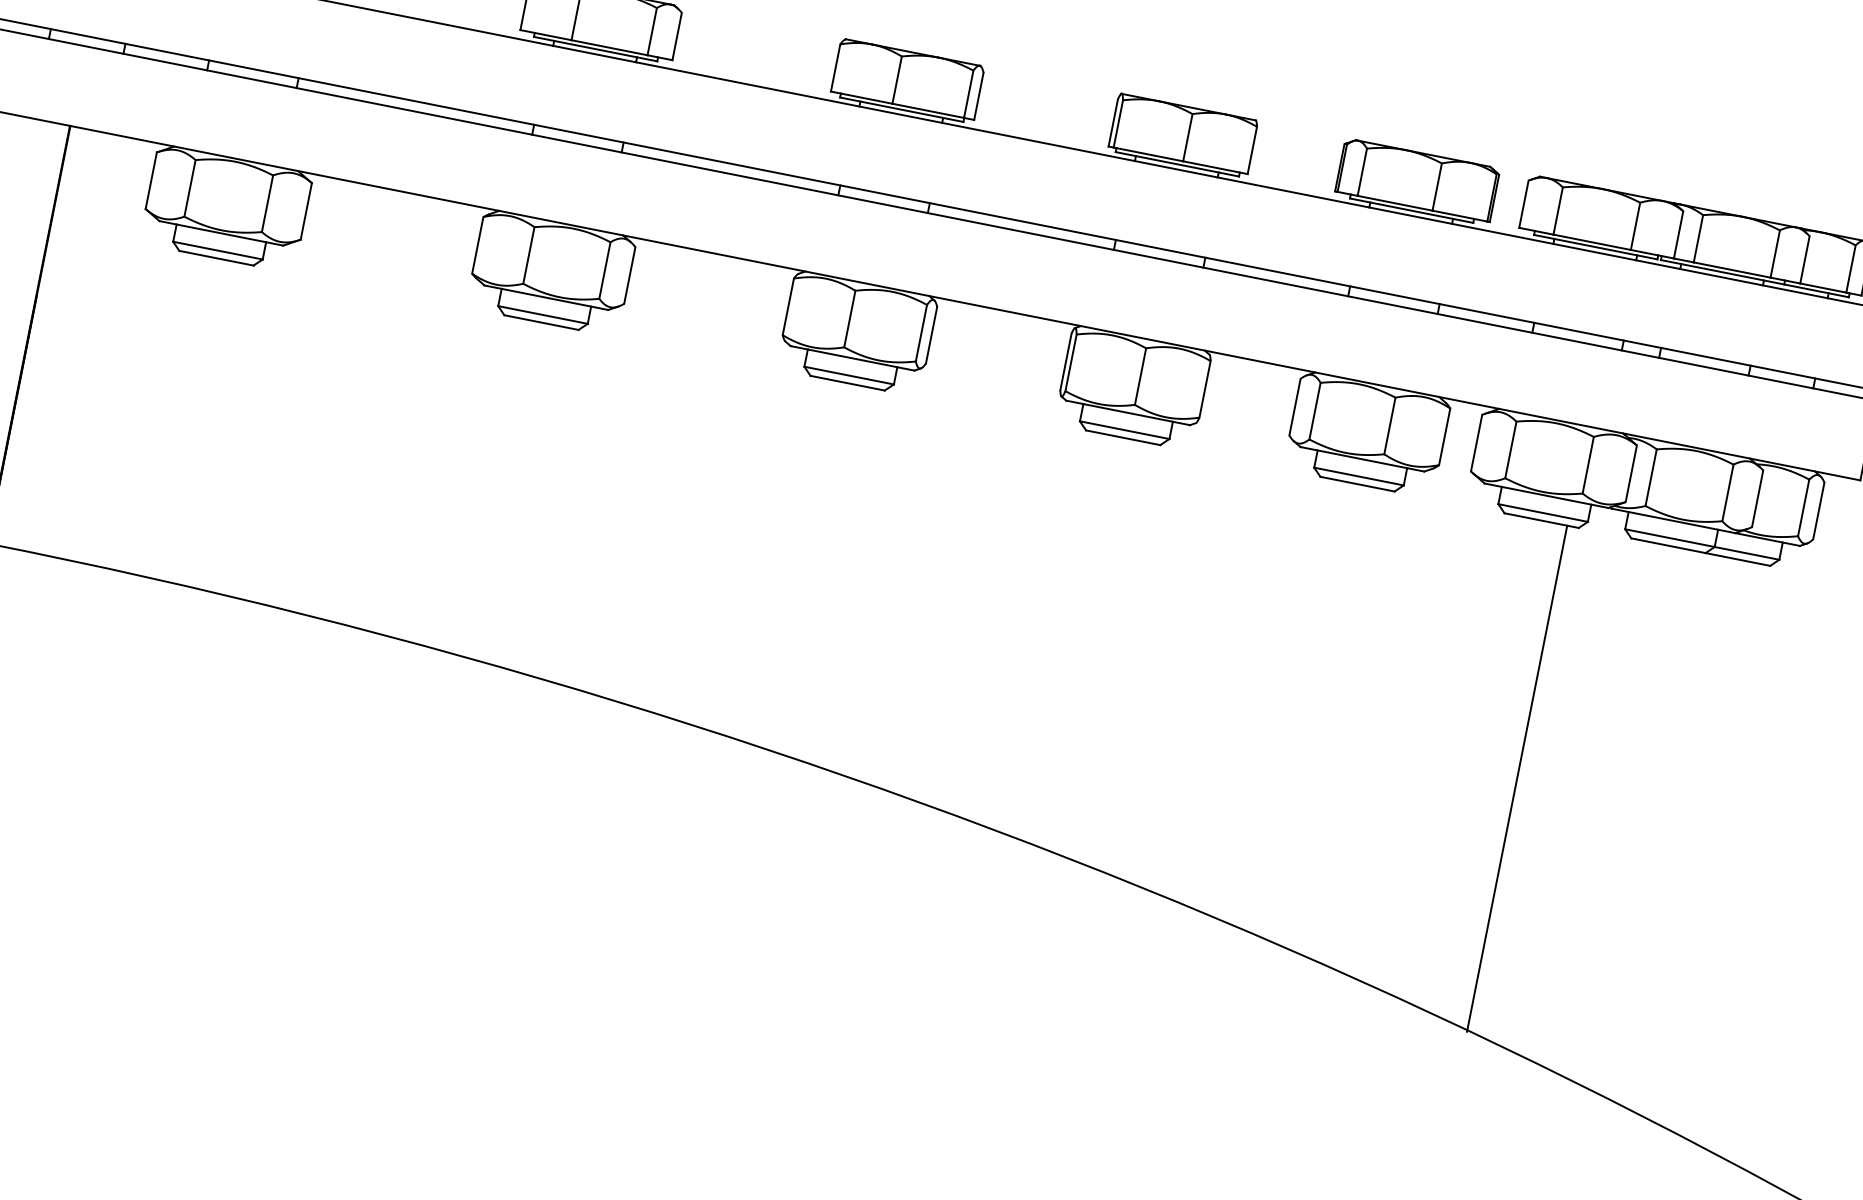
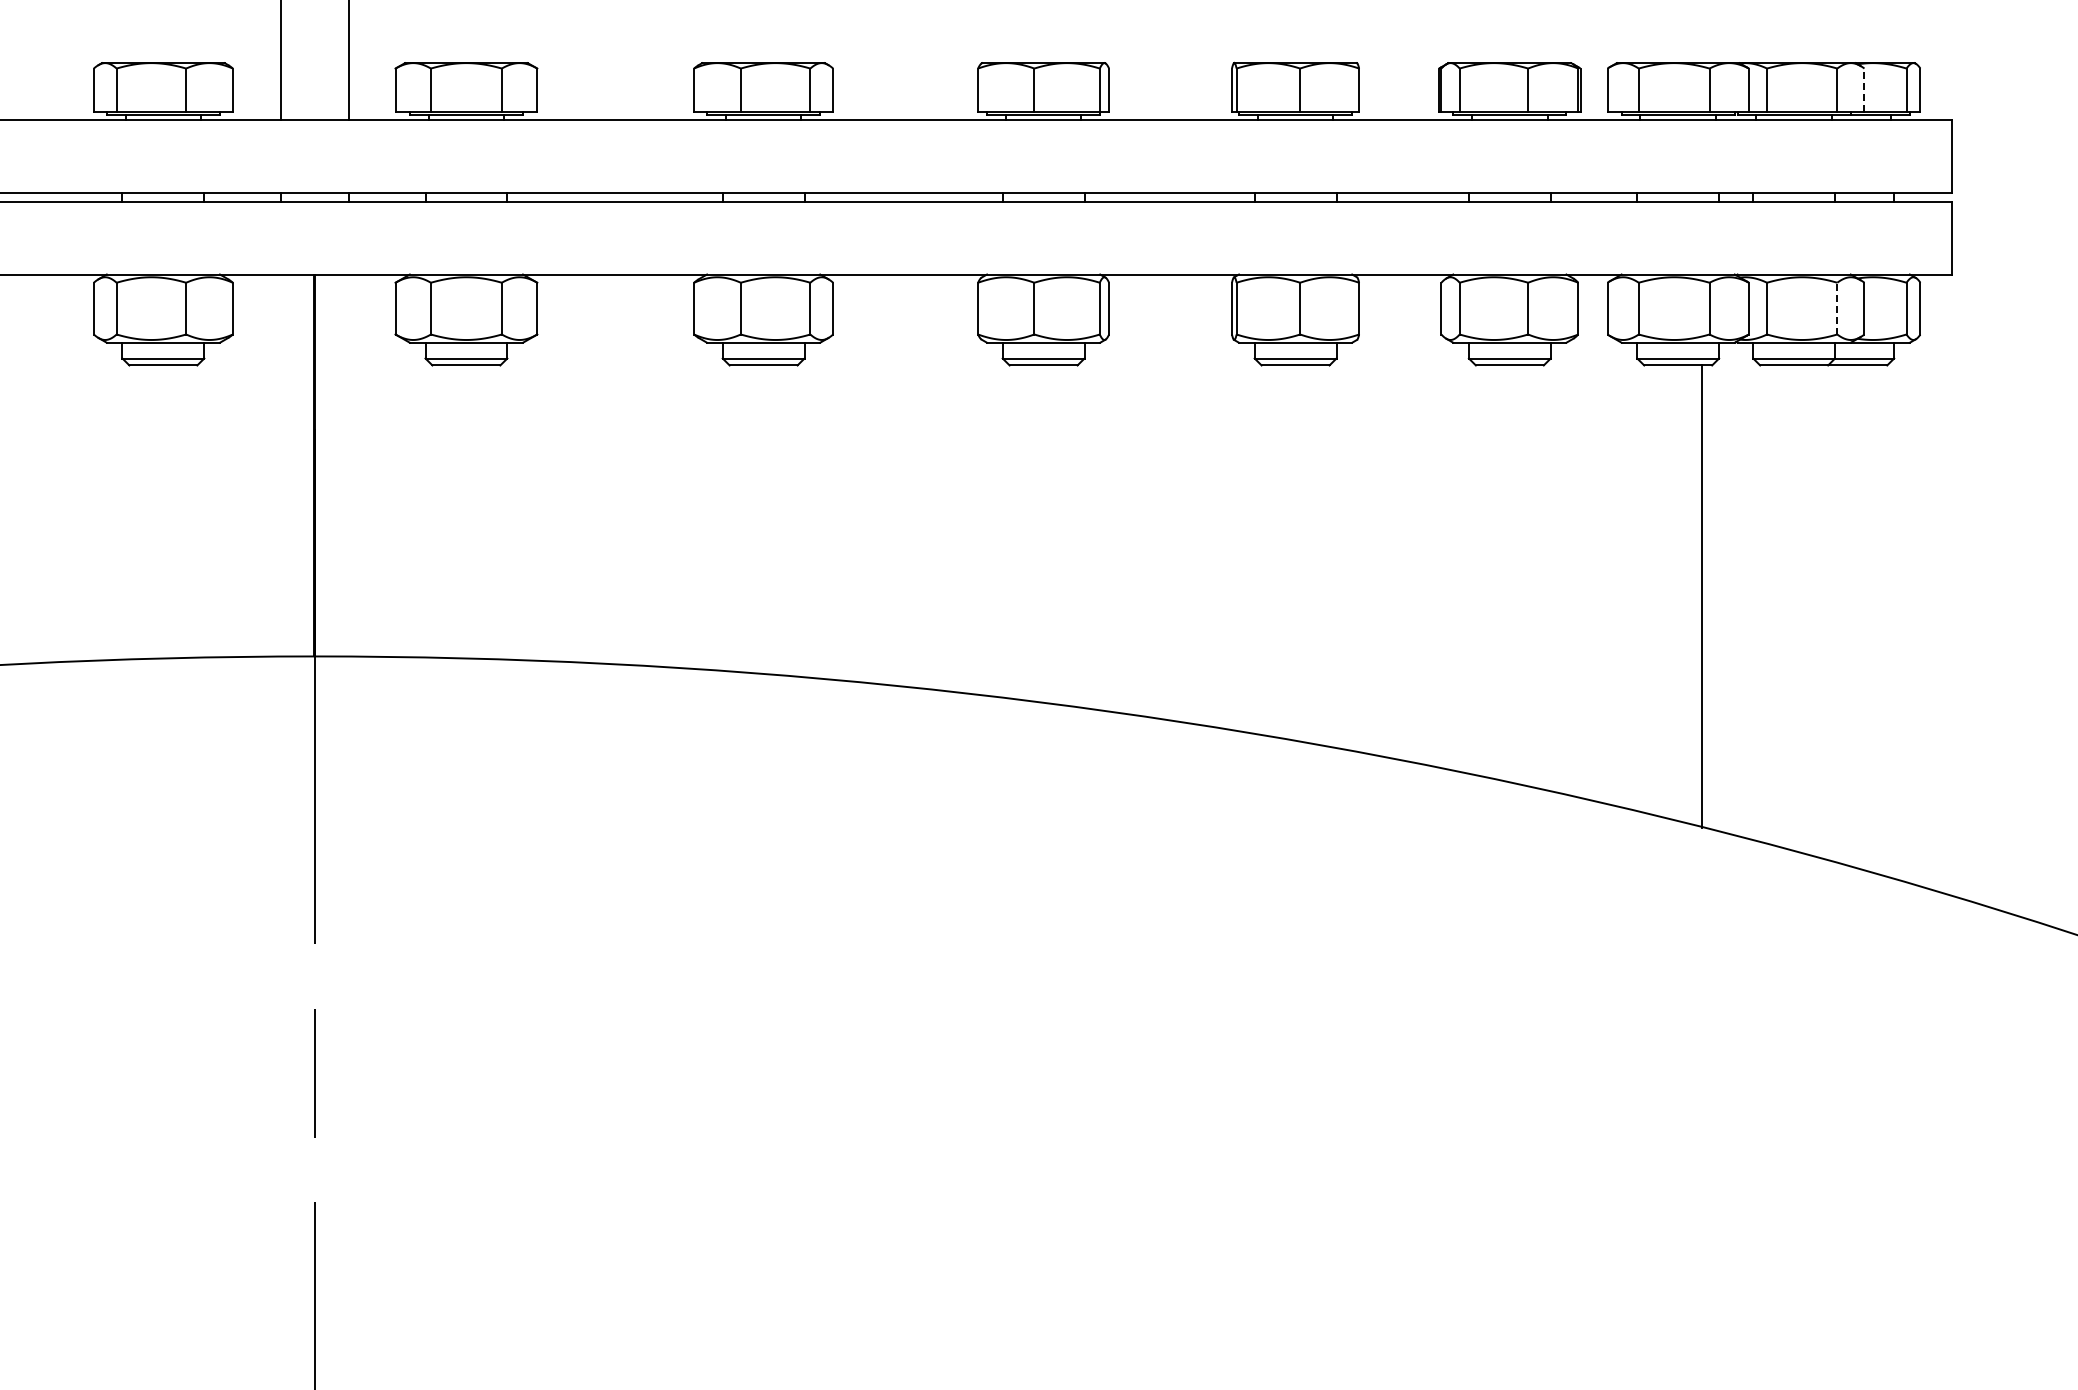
line: (1804, 260) -> (1864, 90), solid -> dashed
line: (1728, 492) -> (1837, 308), solid -> dashed

